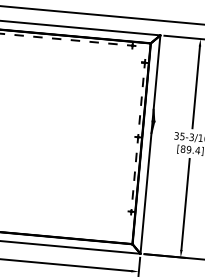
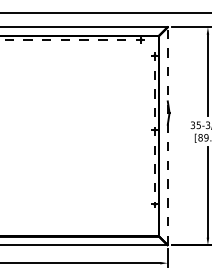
line: (150, 144) -> (167, 136), solid -> dashed

